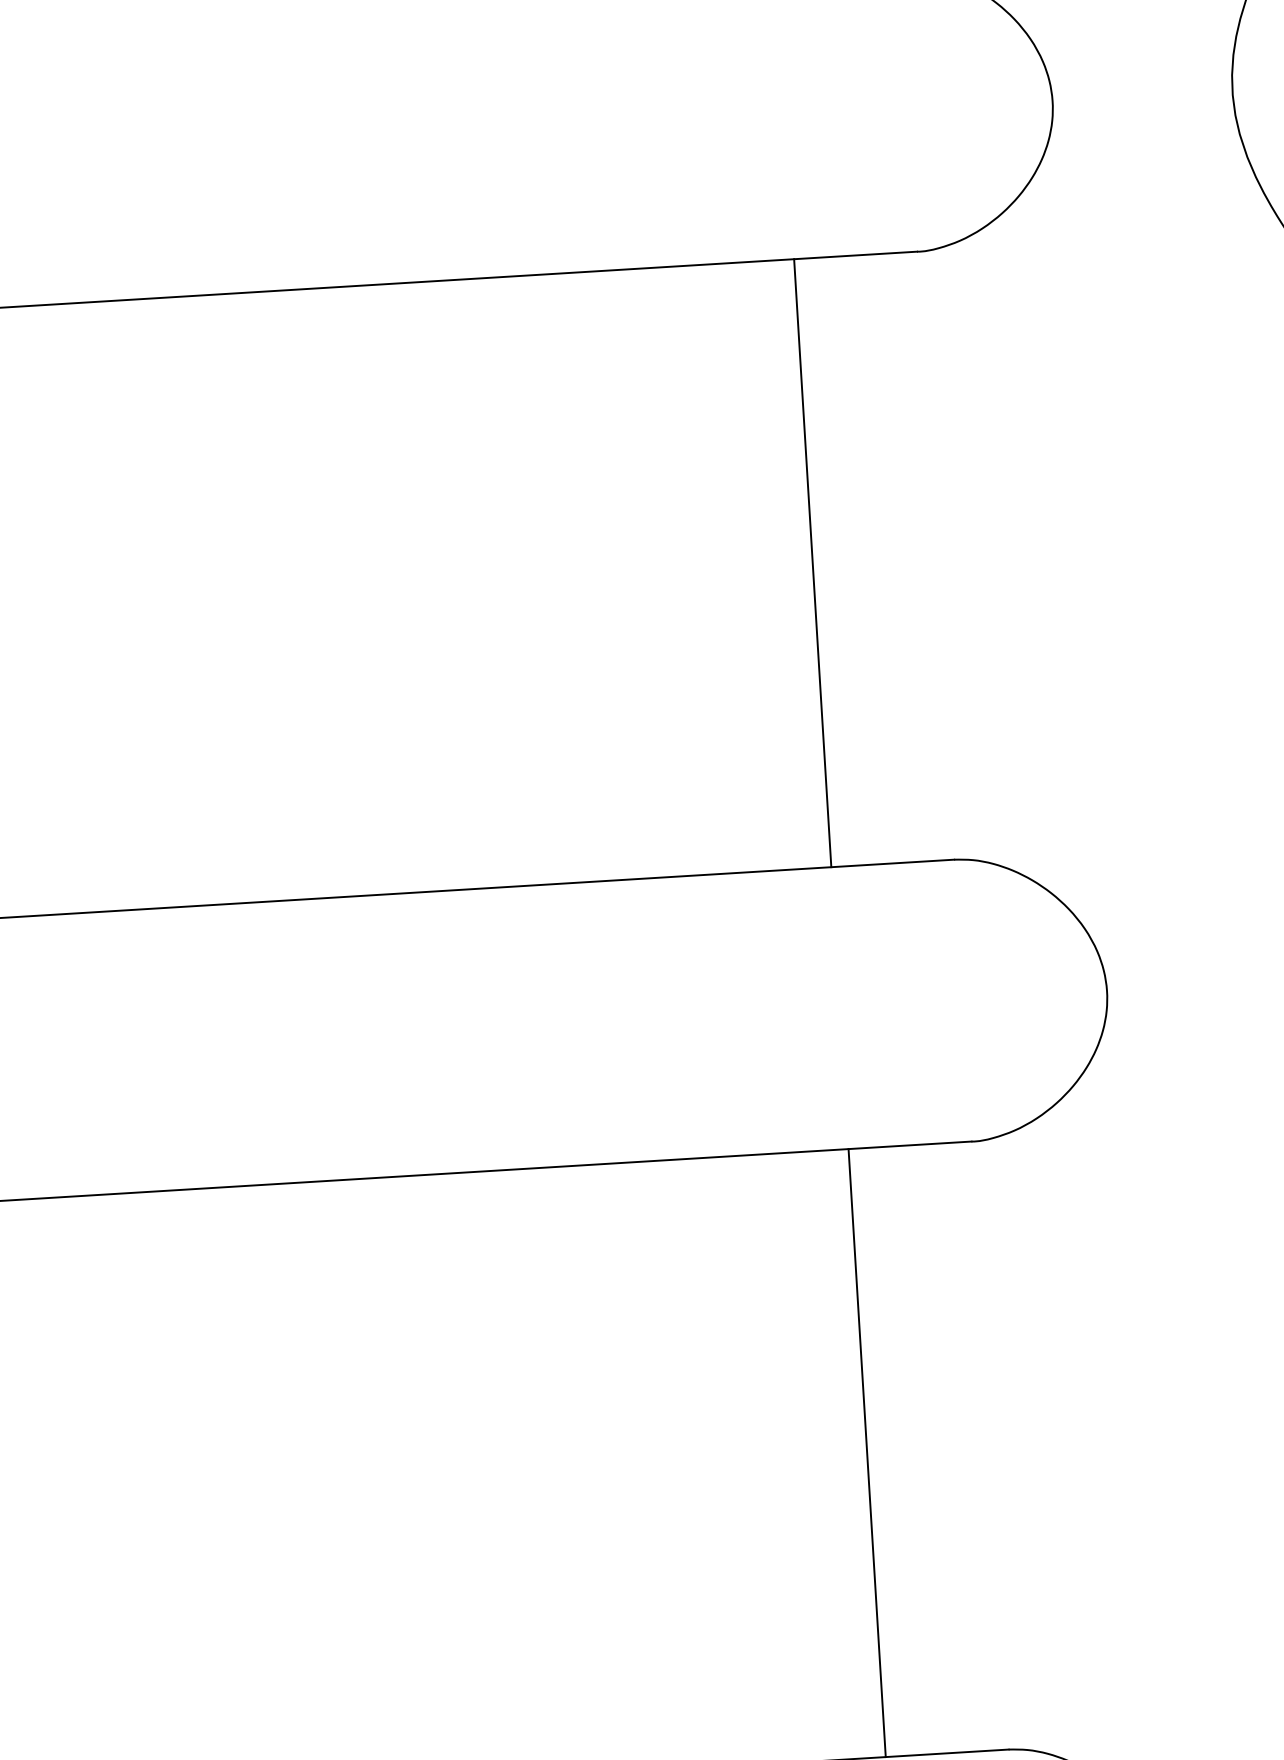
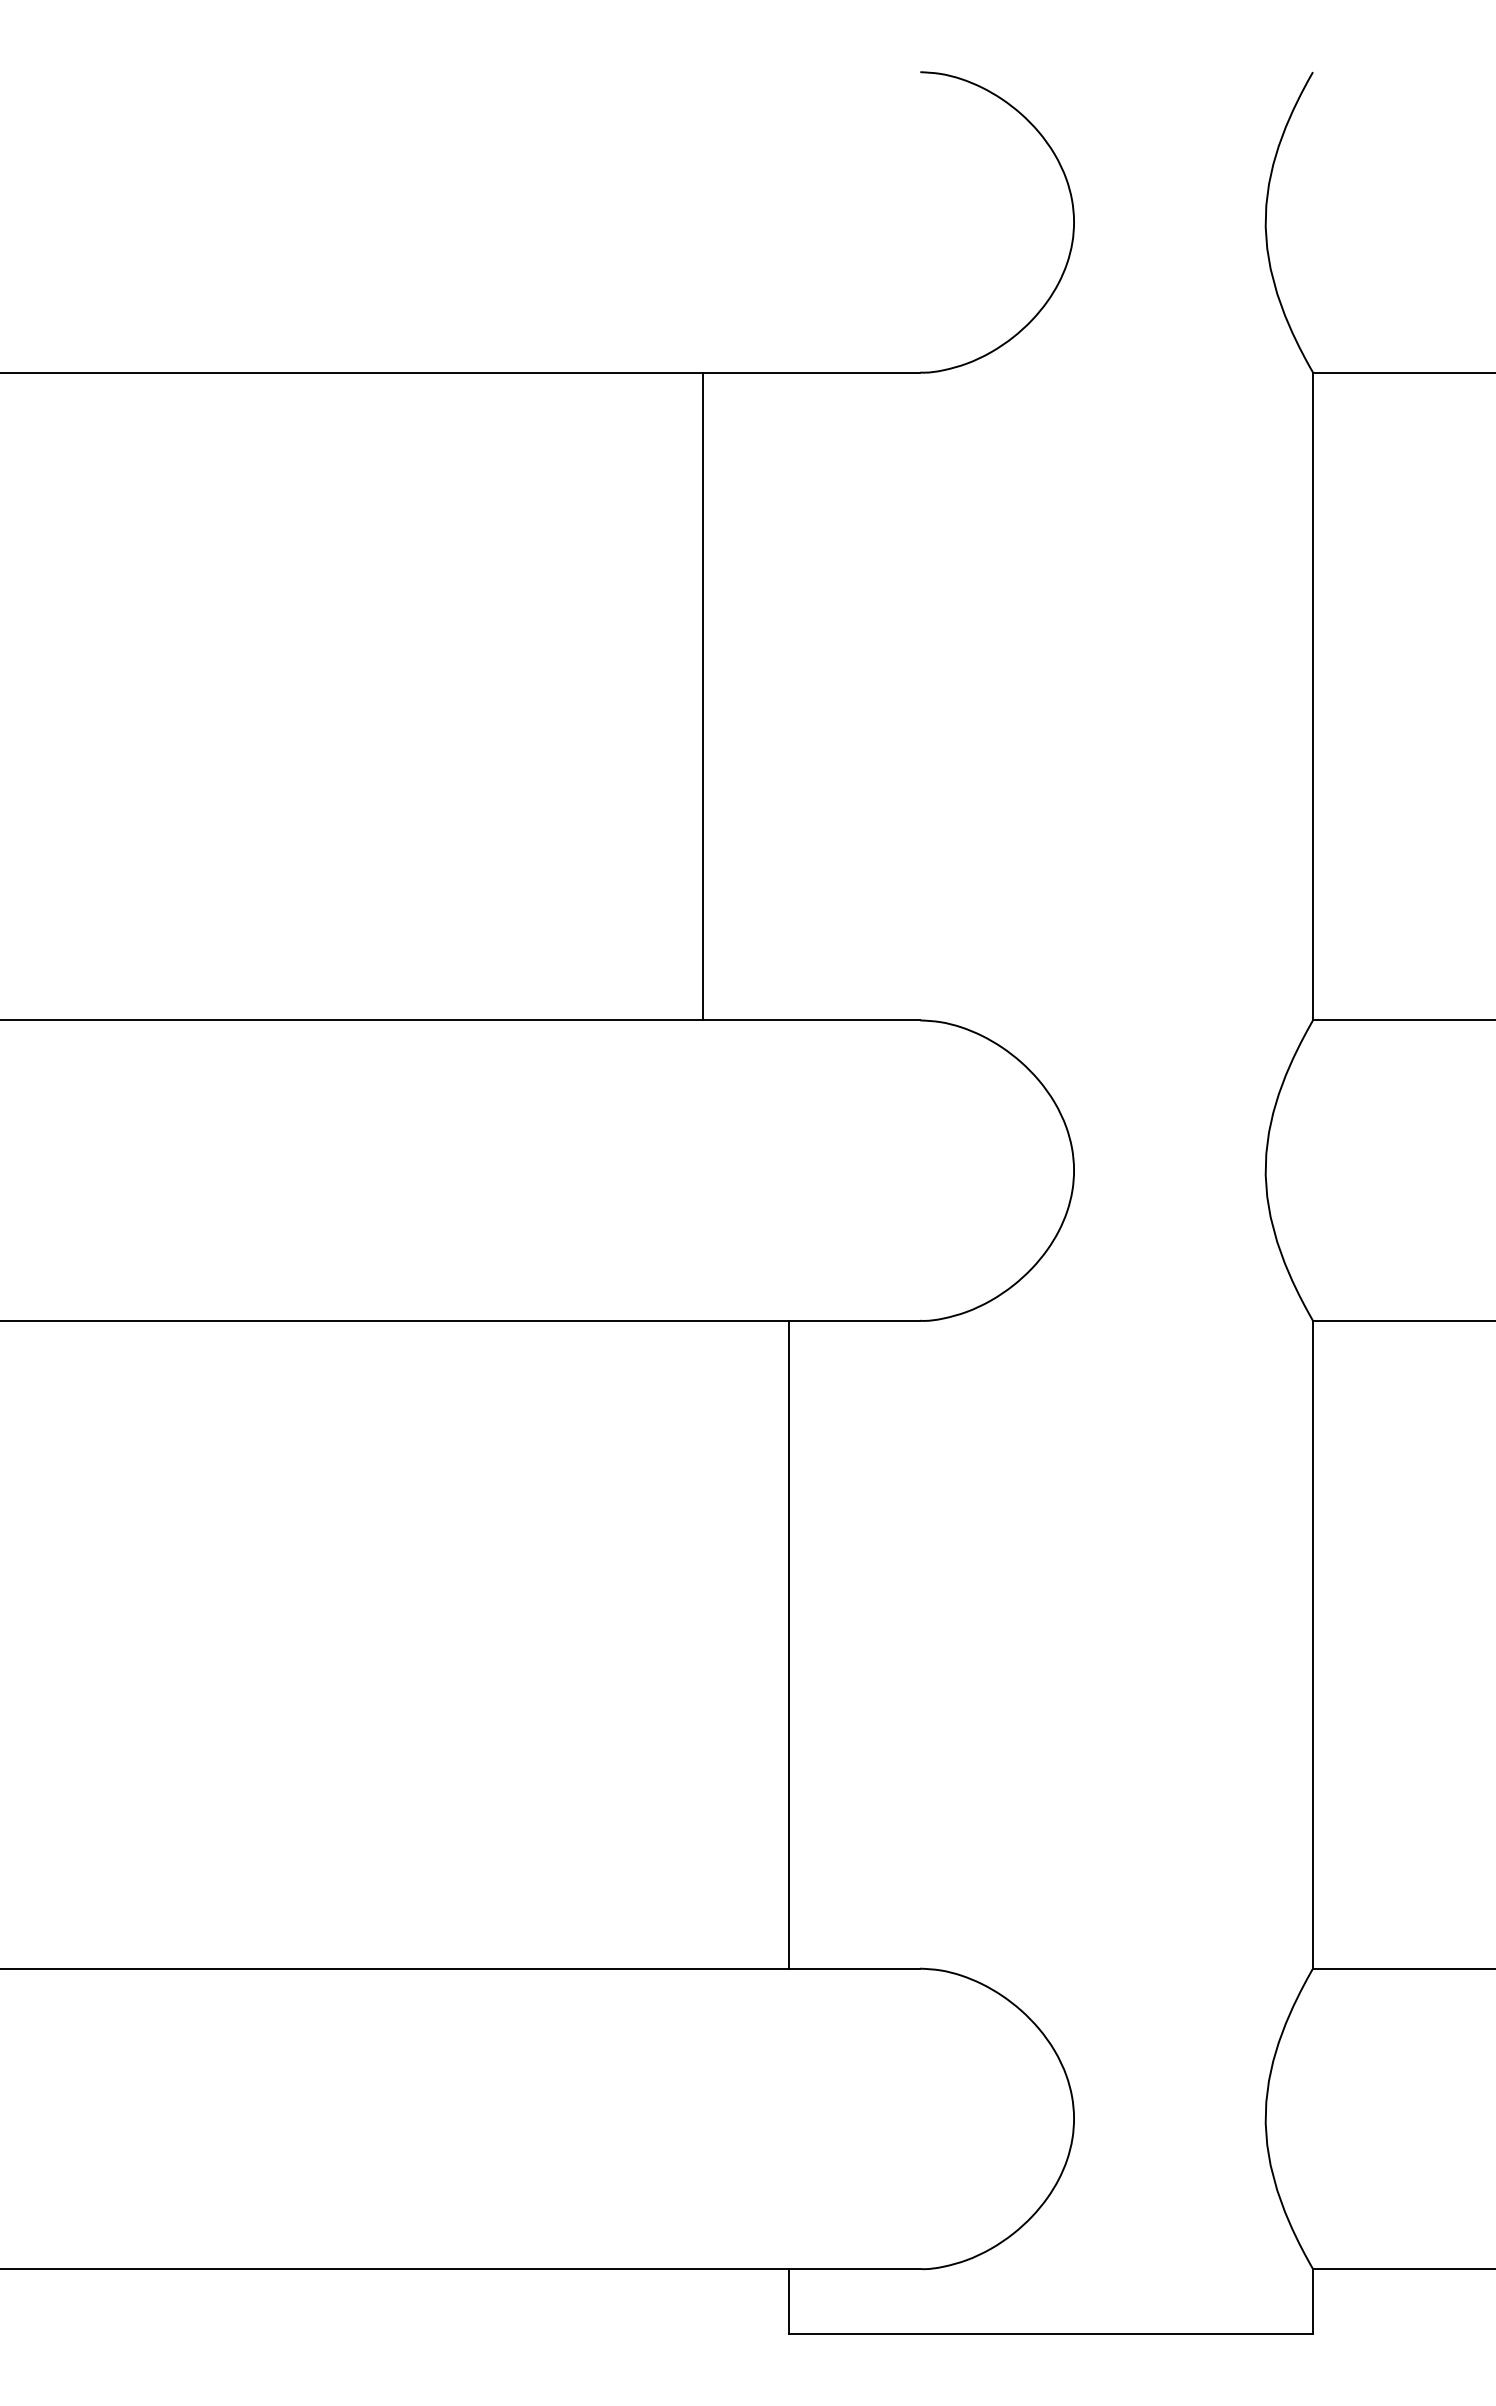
line: (812, 563) -> (703, 696), moved

